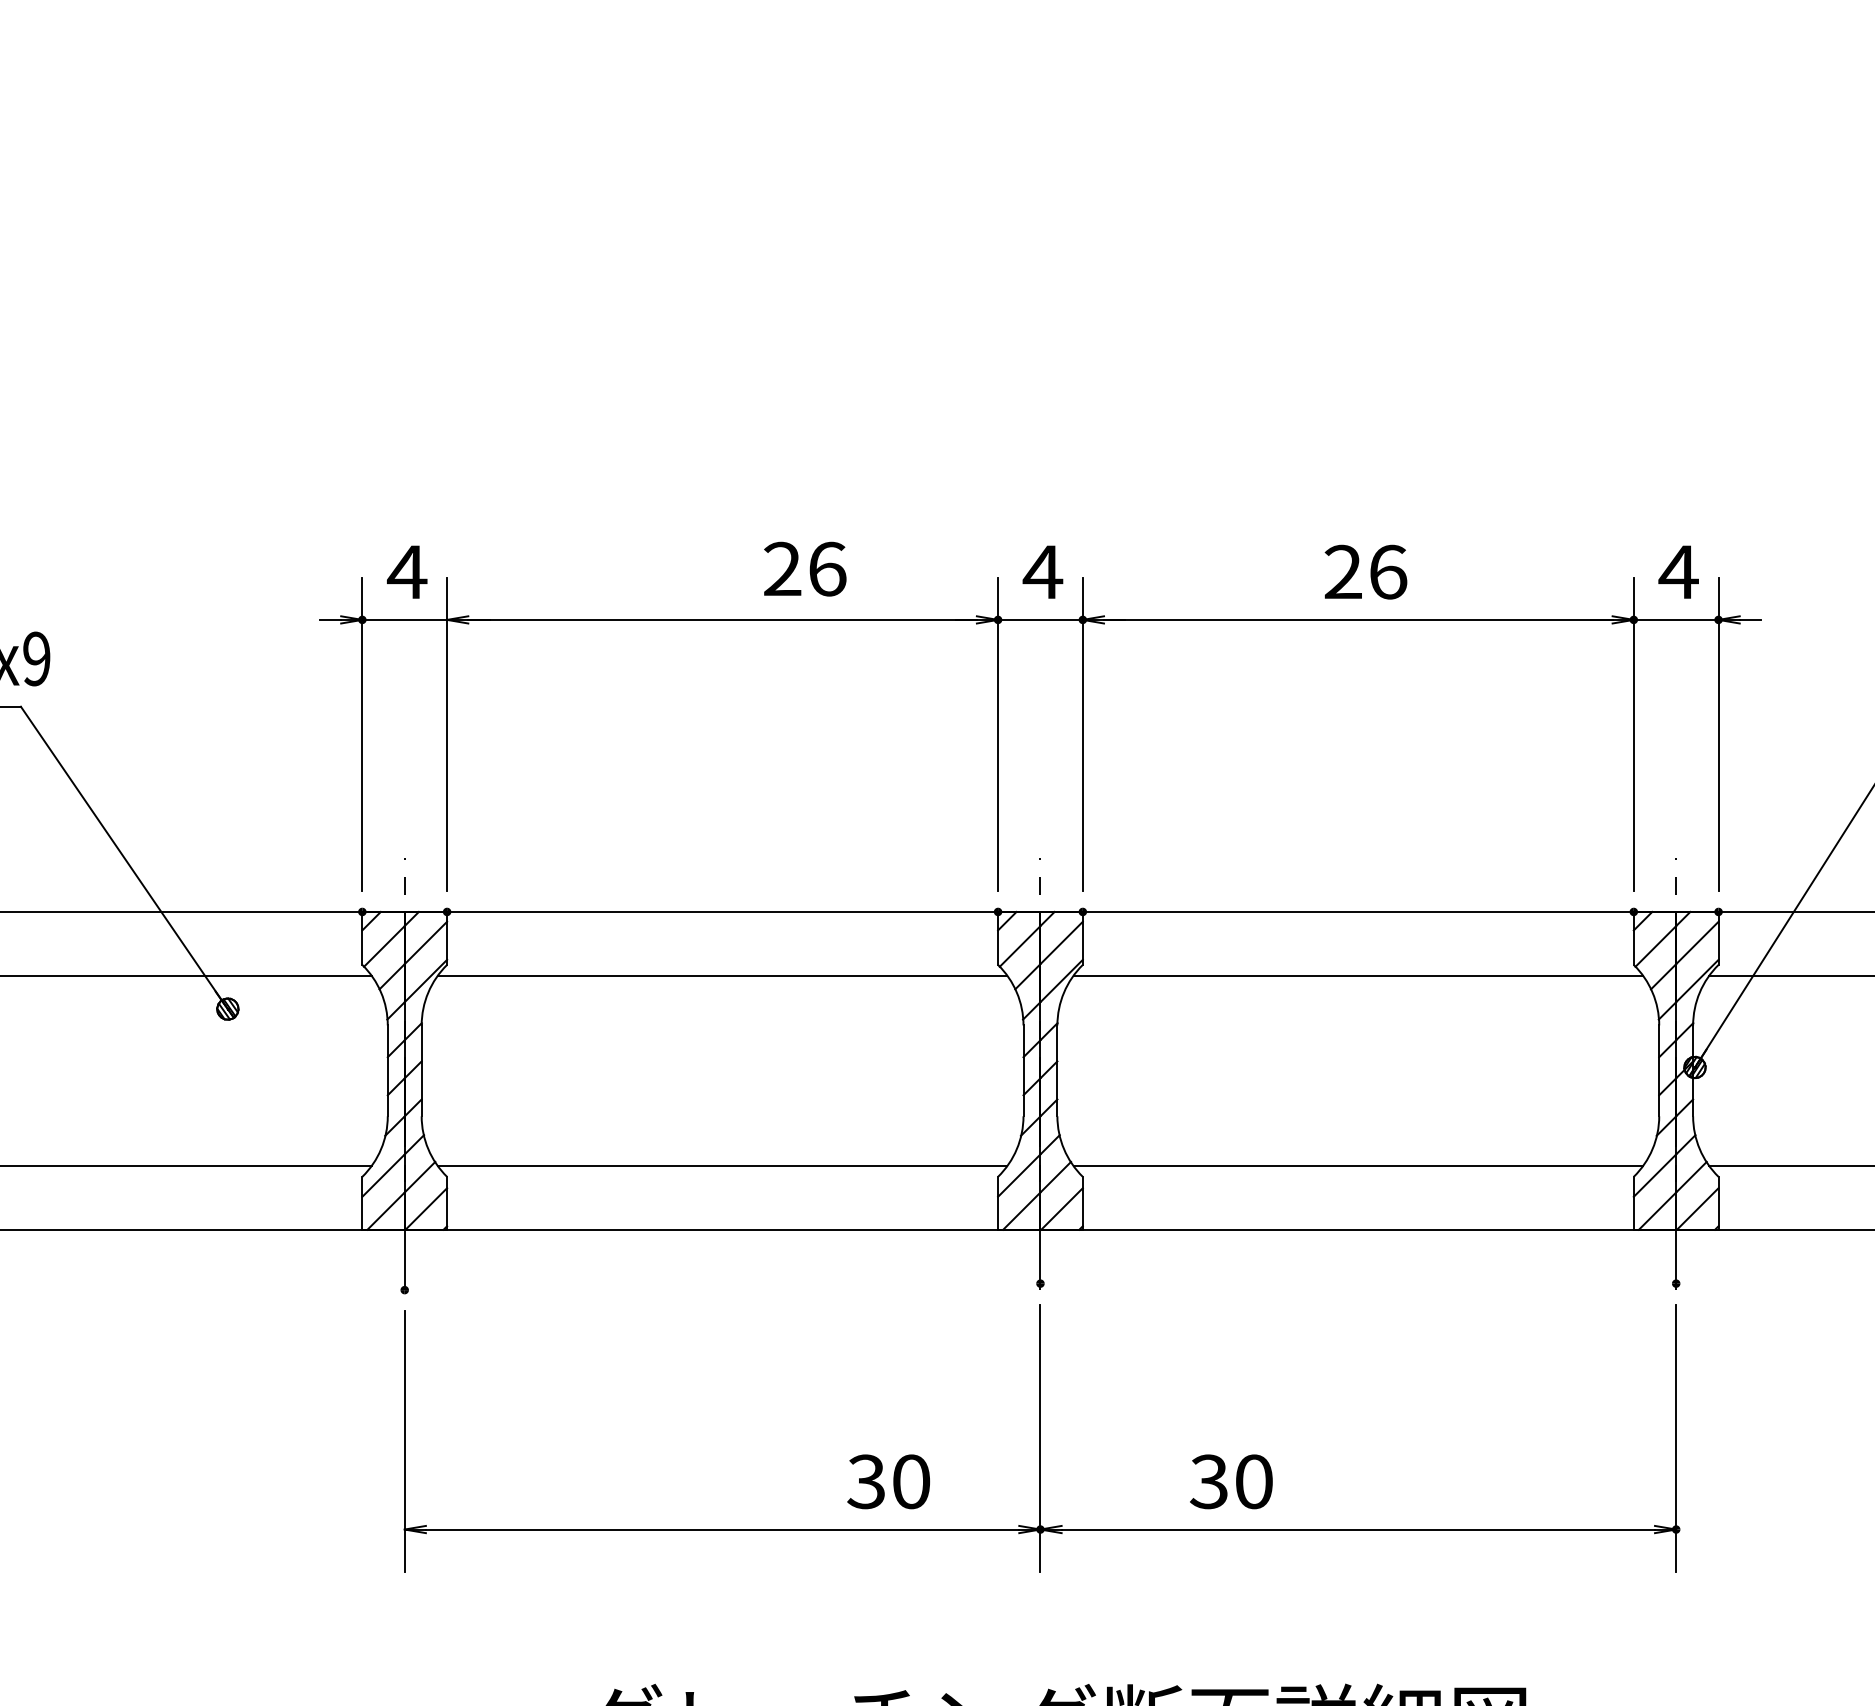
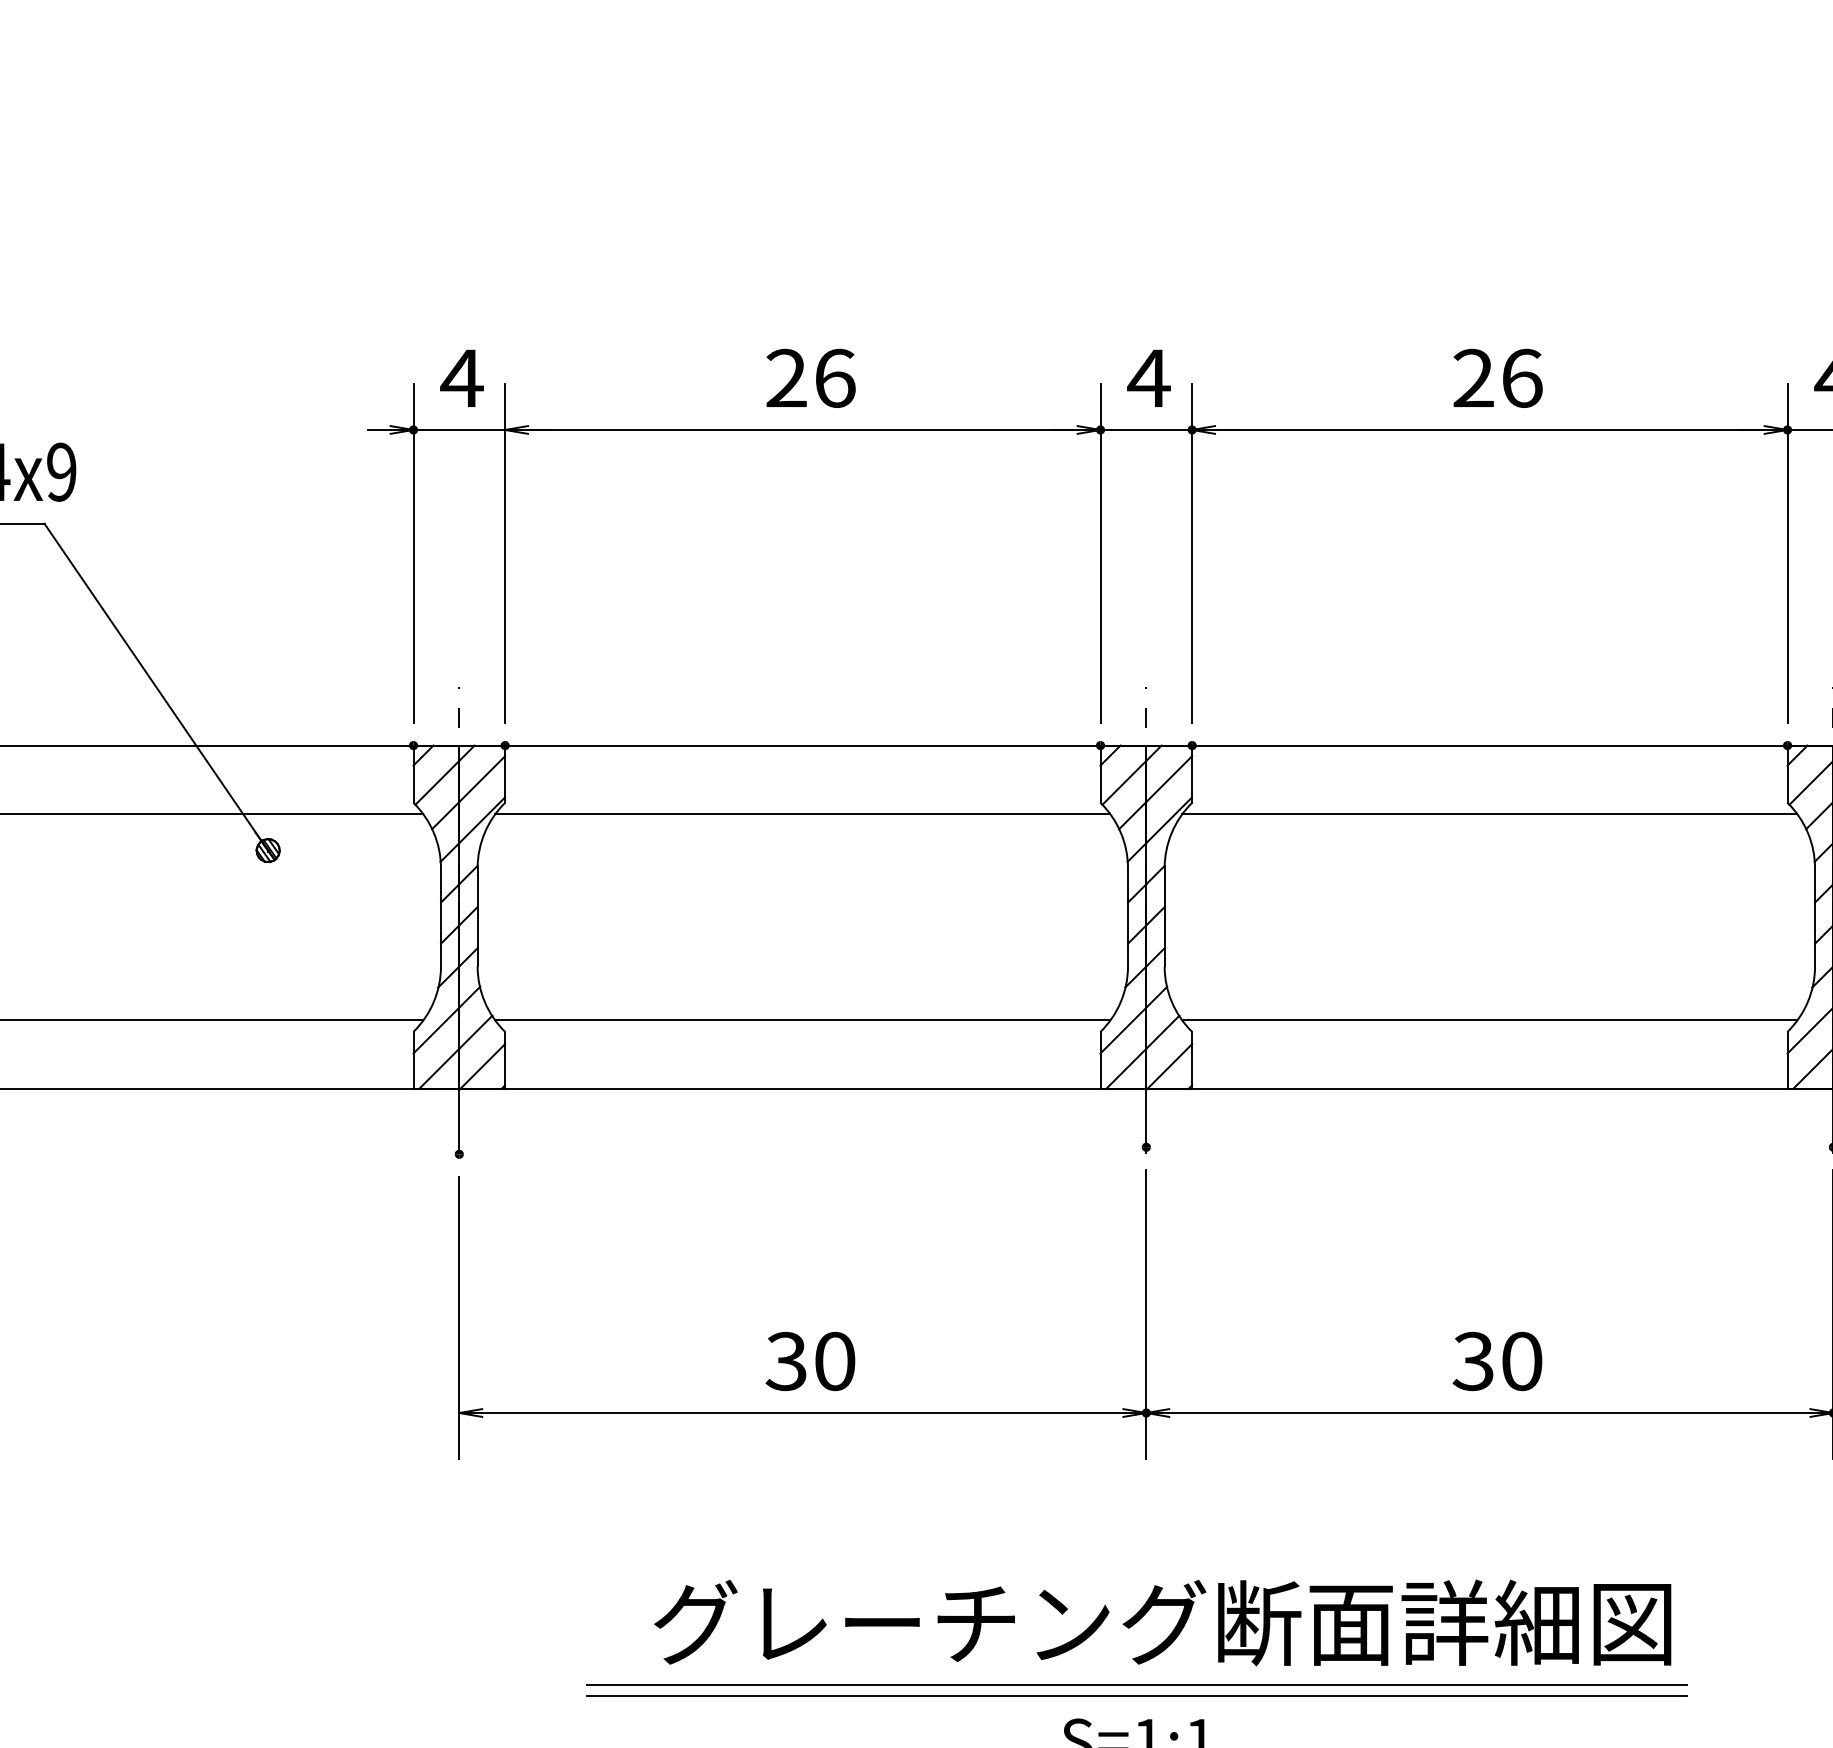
text: (805, 568) -> (811, 377), moved
text: (888, 1481) -> (810, 1361), moved
text: (1231, 1481) -> (1497, 1361), moved

